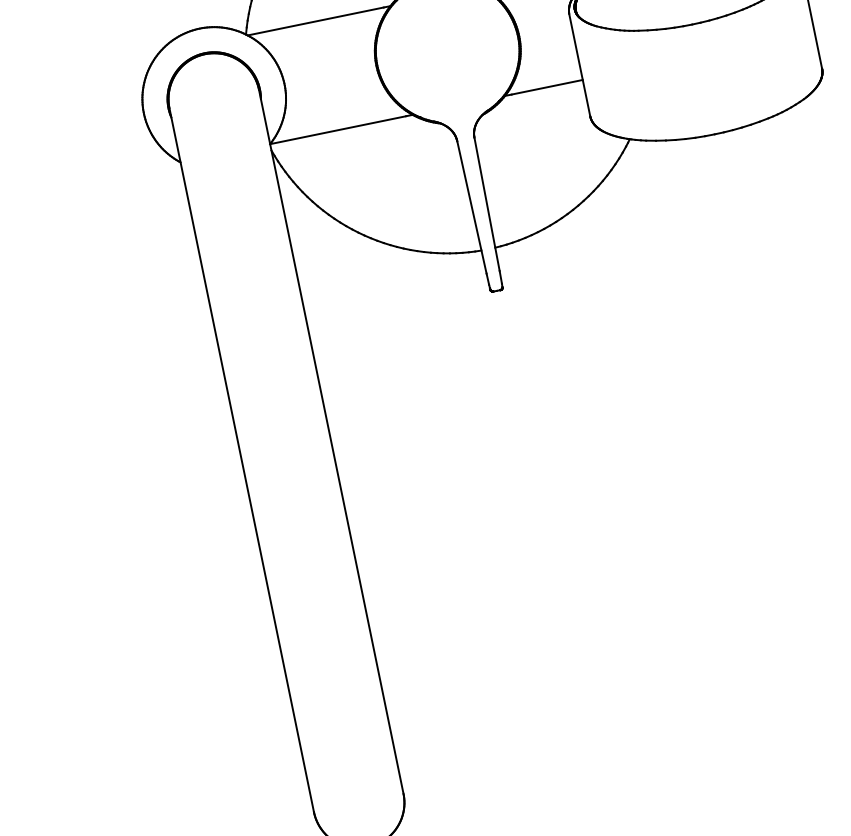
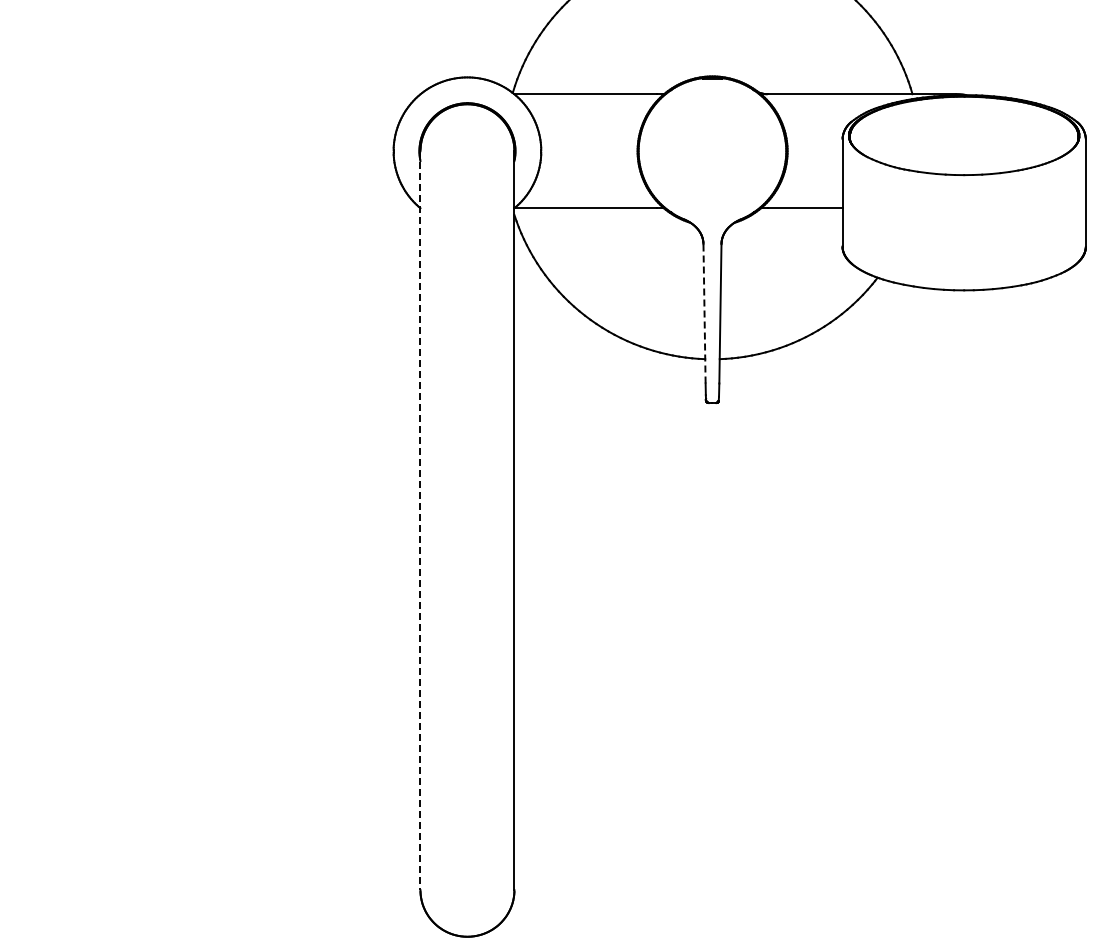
line: (471, 207) -> (704, 313), solid -> dashed
line: (241, 460) -> (420, 521), solid -> dashed

